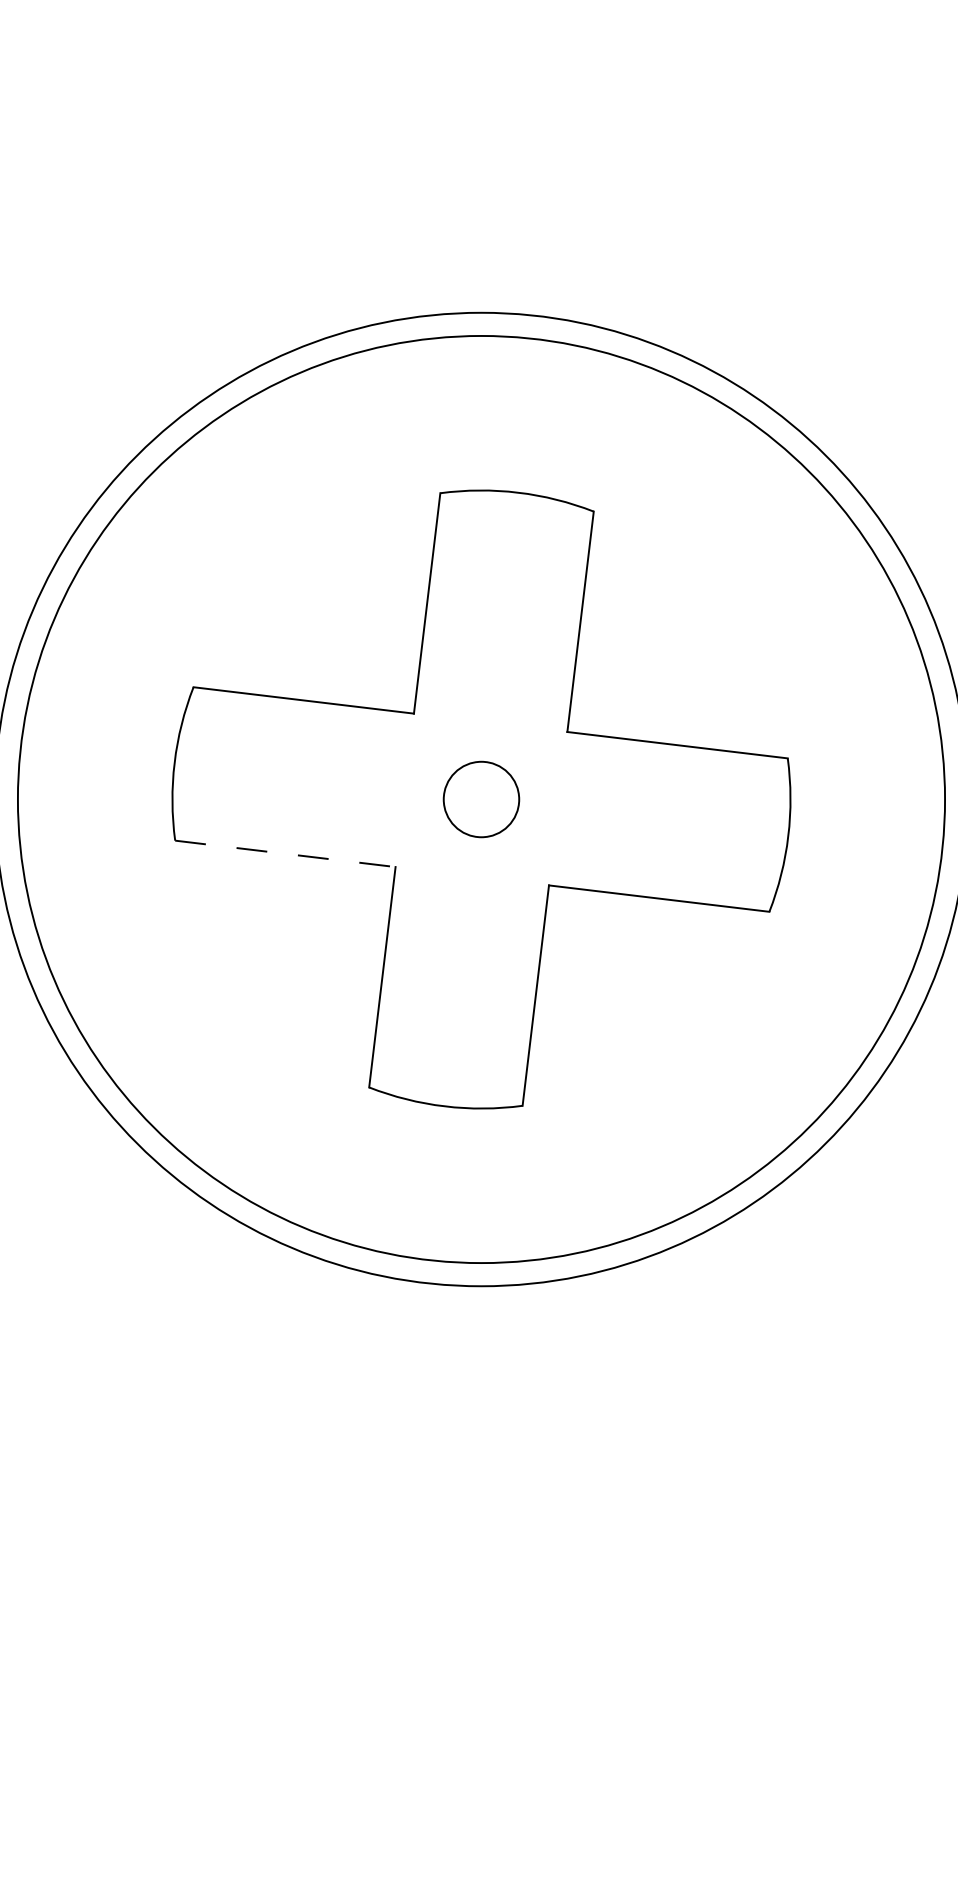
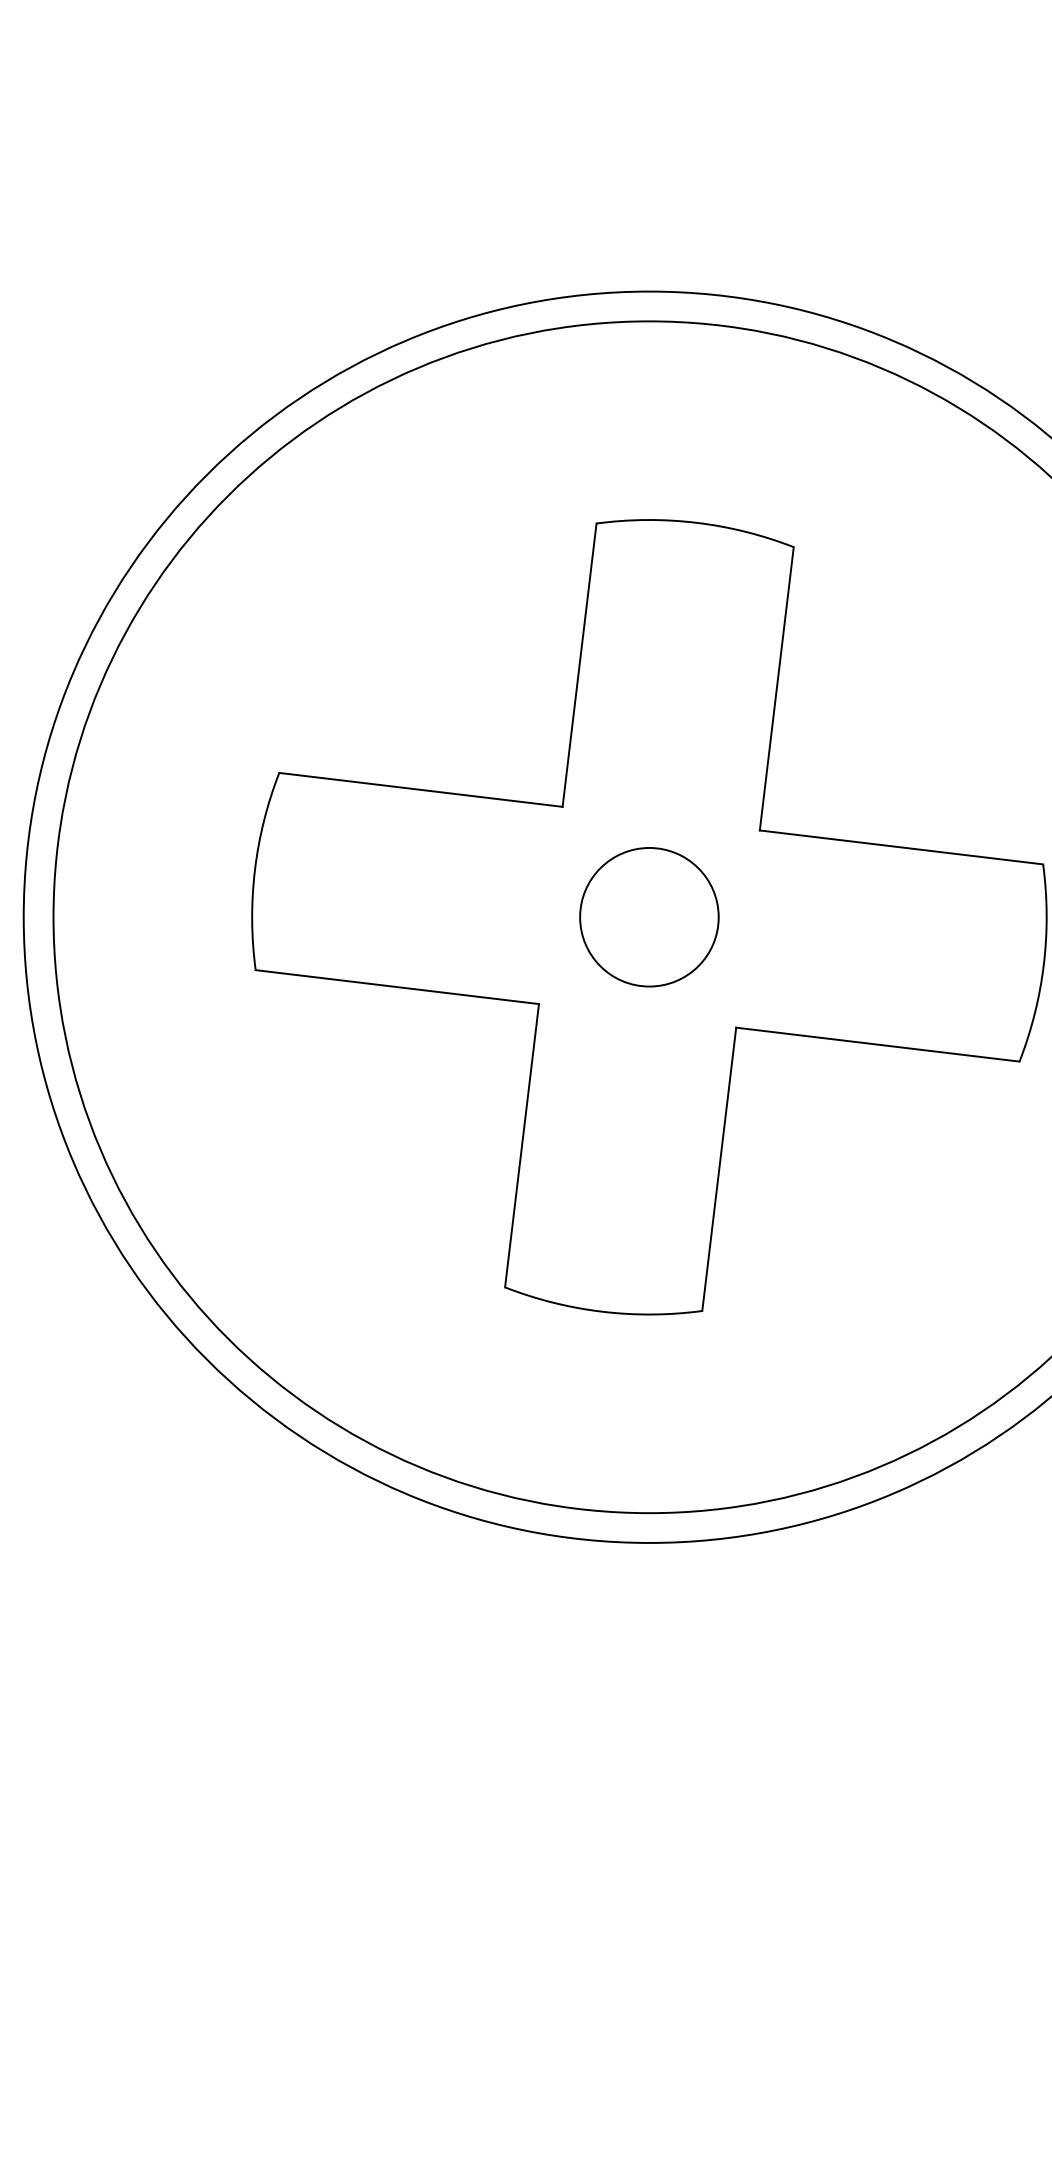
circle: (481, 799) -> (649, 917), size x1.43
line: (285, 853) -> (397, 986), dashed -> solid

